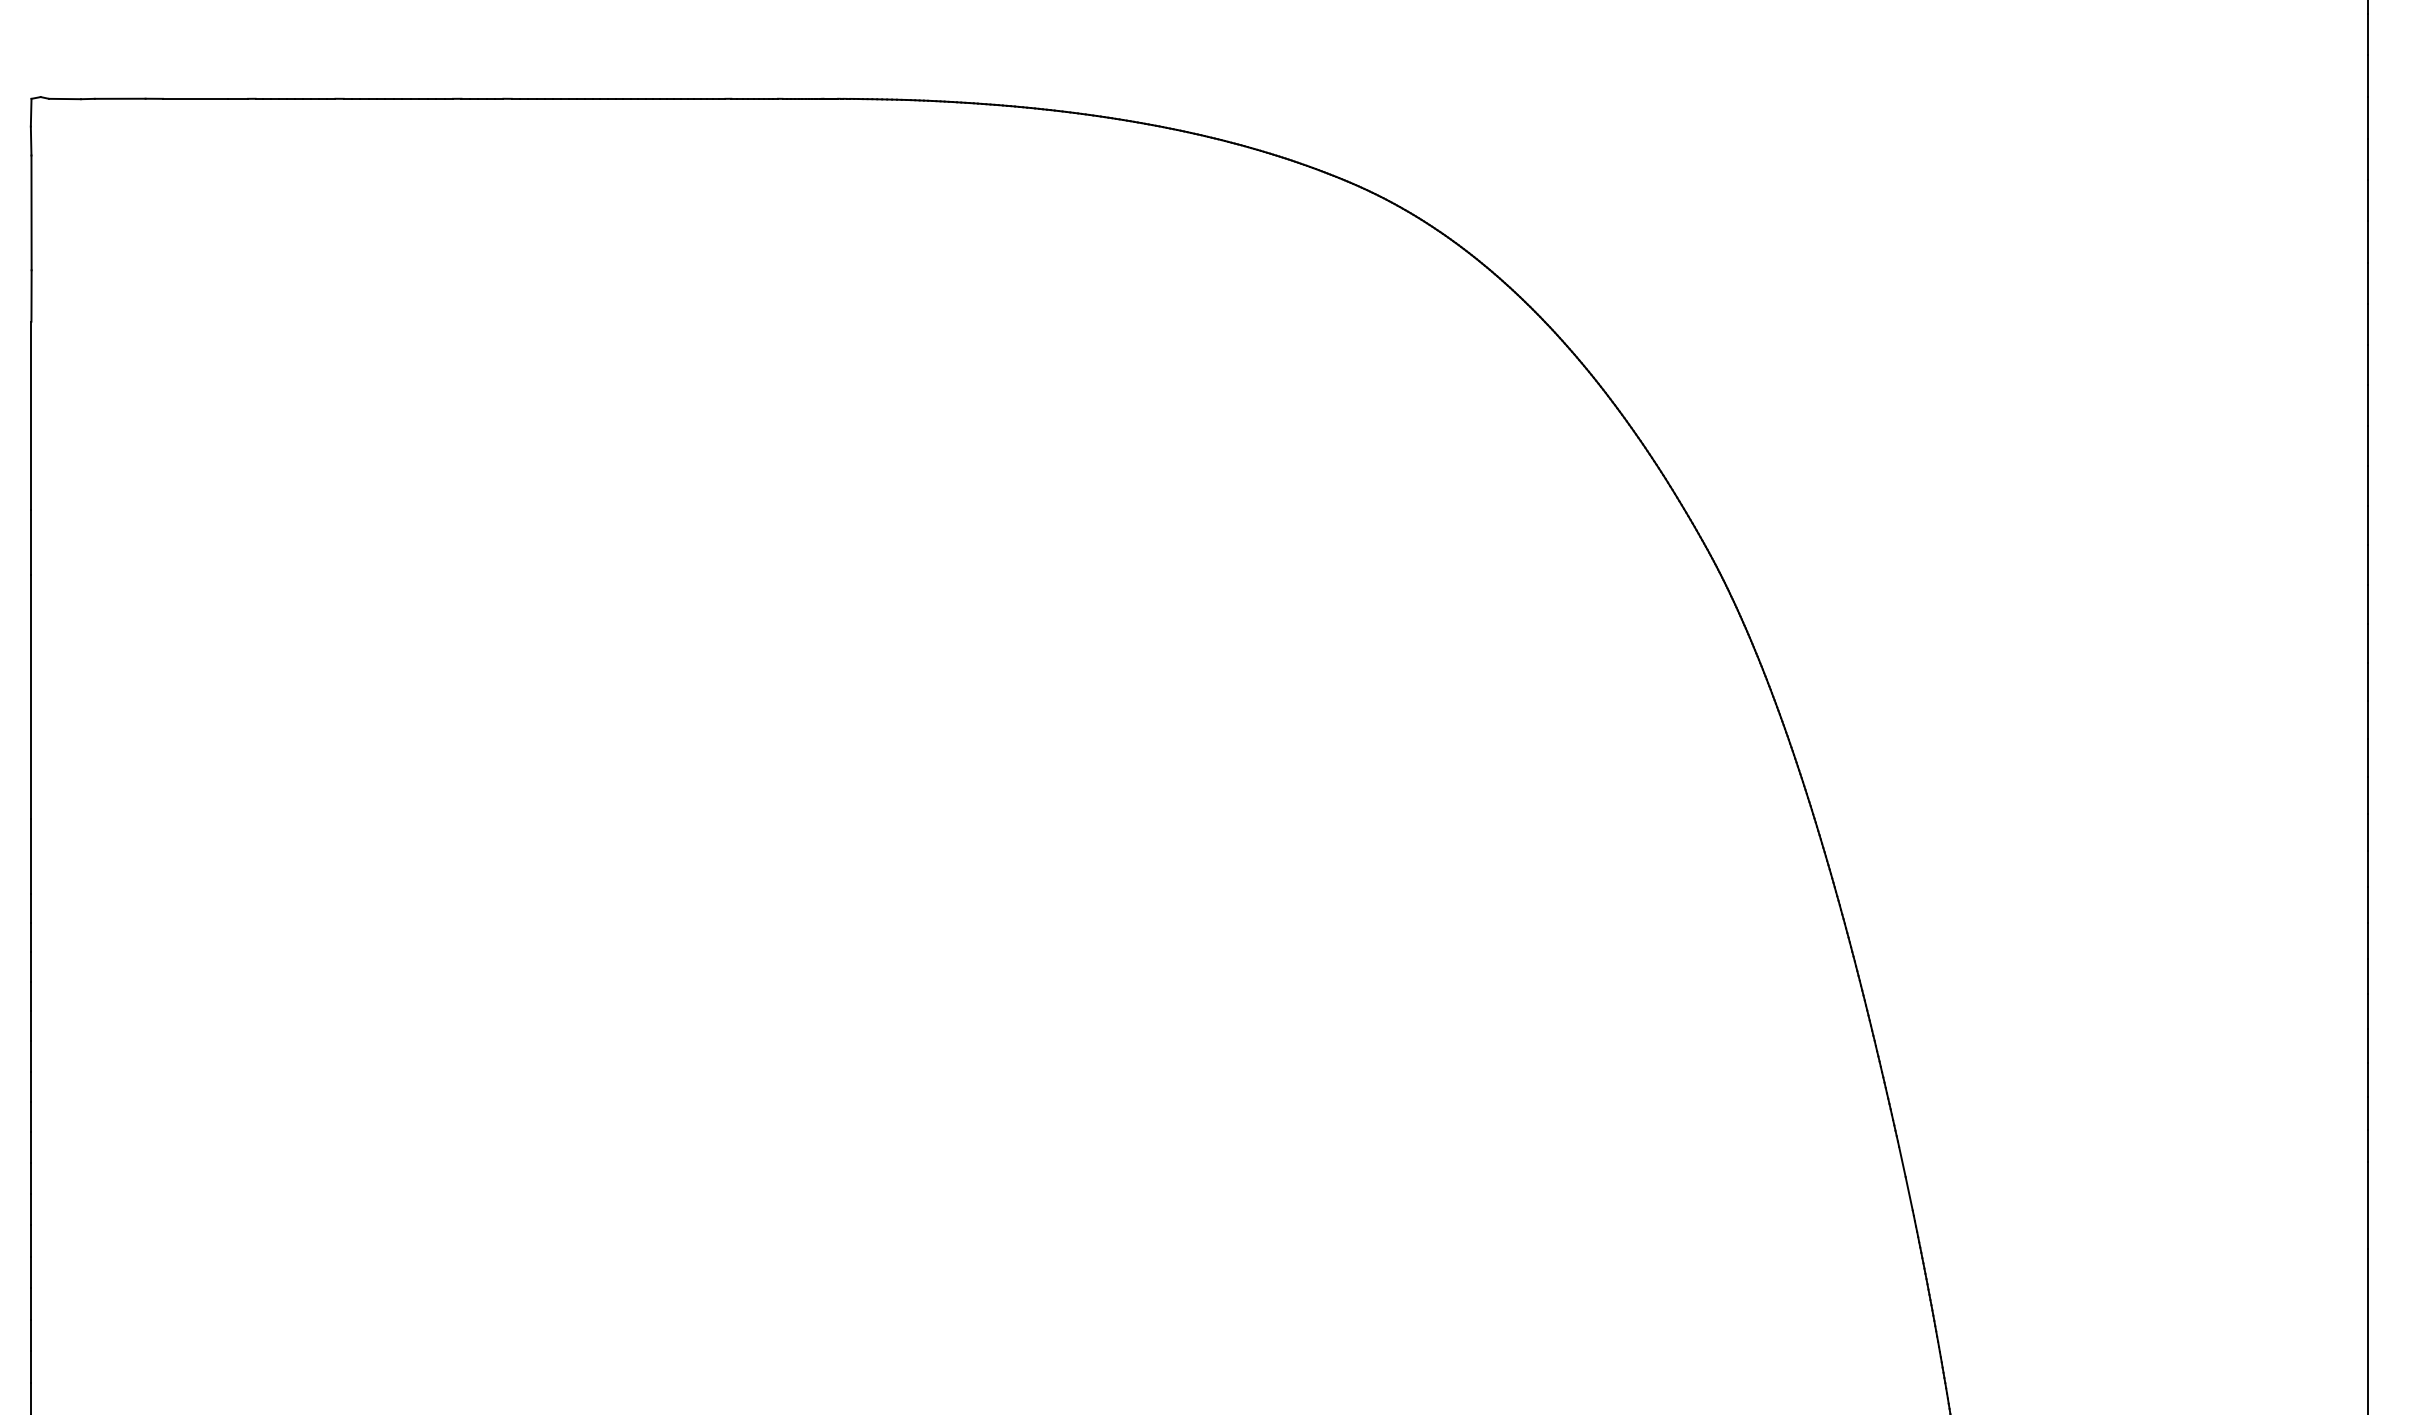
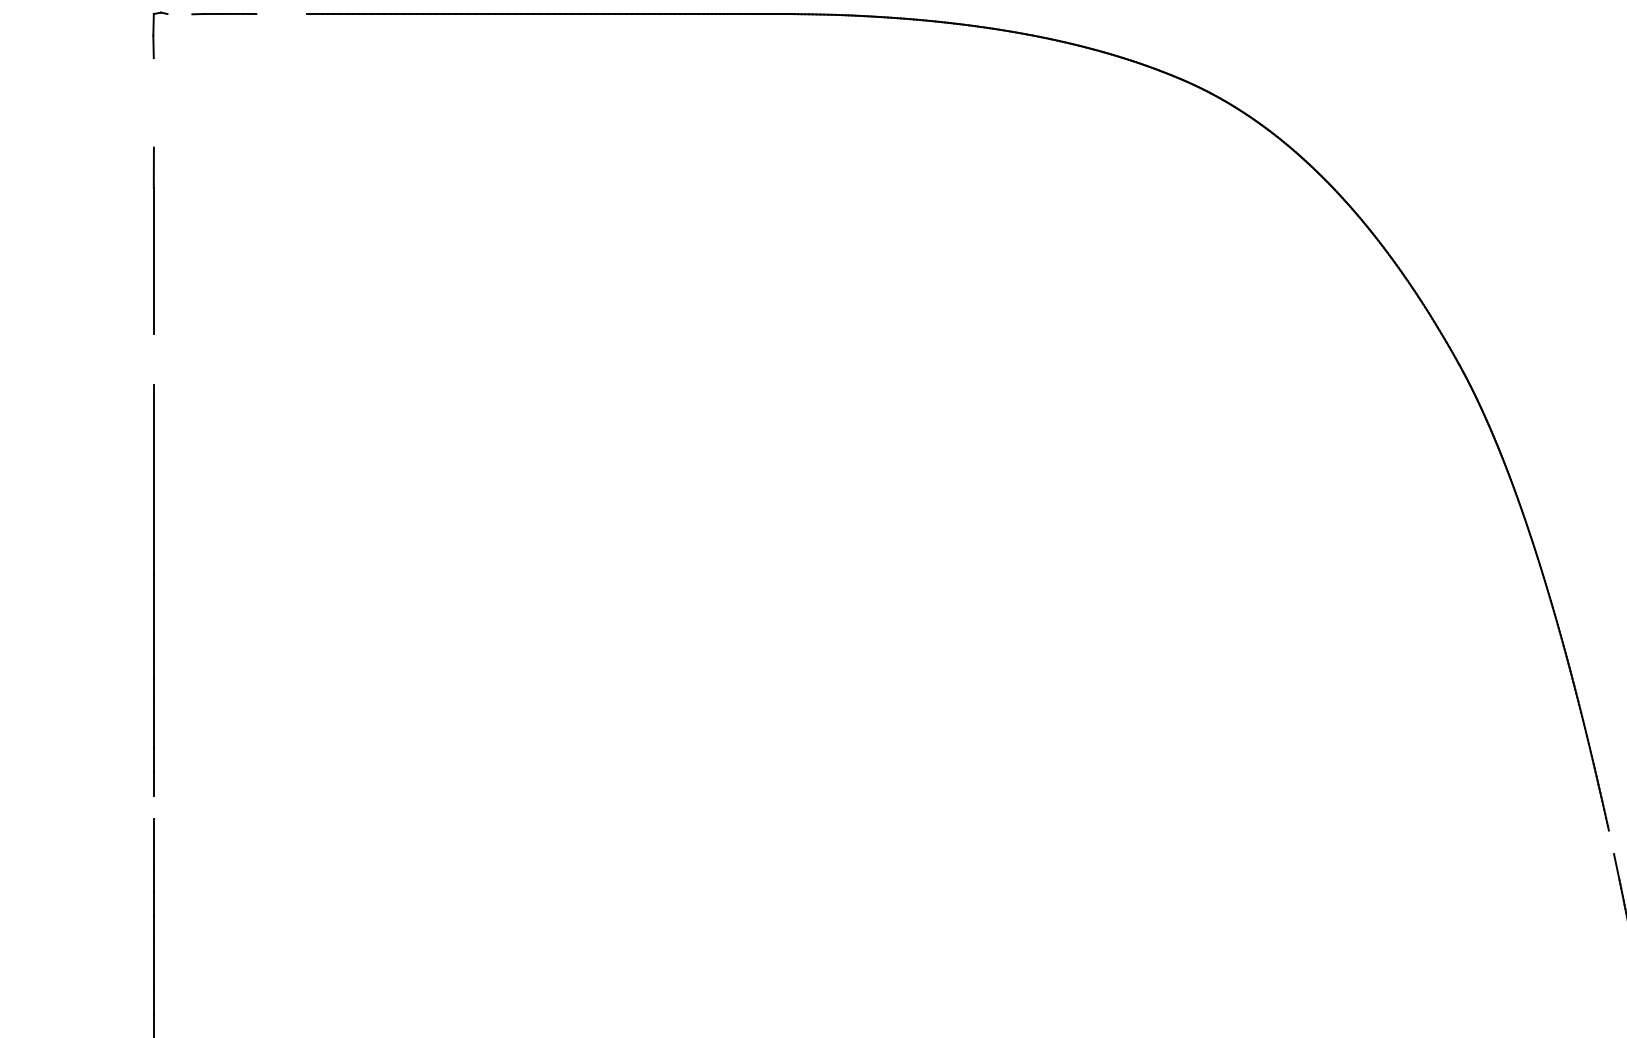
line: (64, 98) -> (179, 13), removed
line: (195, 98) -> (281, 13), removed
line: (31, 212) -> (153, 102), removed
line: (31, 542) -> (153, 359), removed
line: (31, 1116) -> (153, 806), removed
line: (1902, 1161) -> (1611, 841), removed

